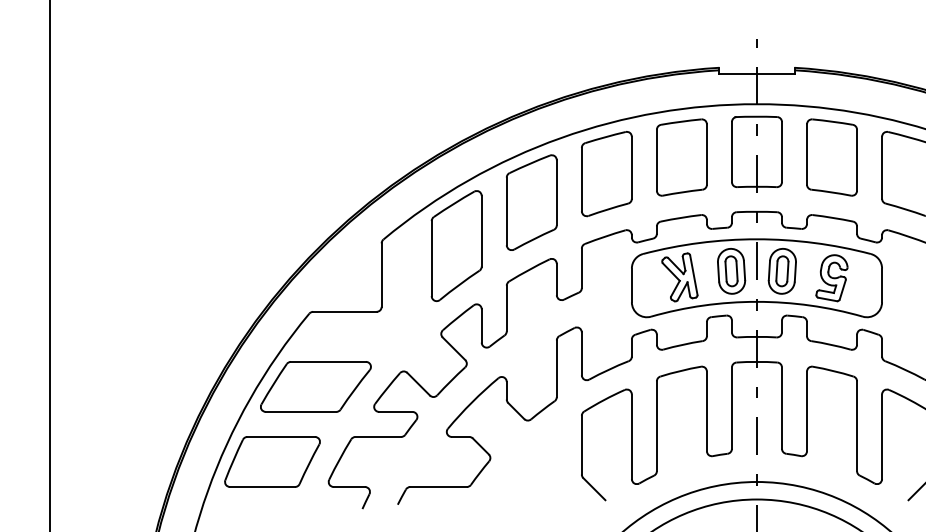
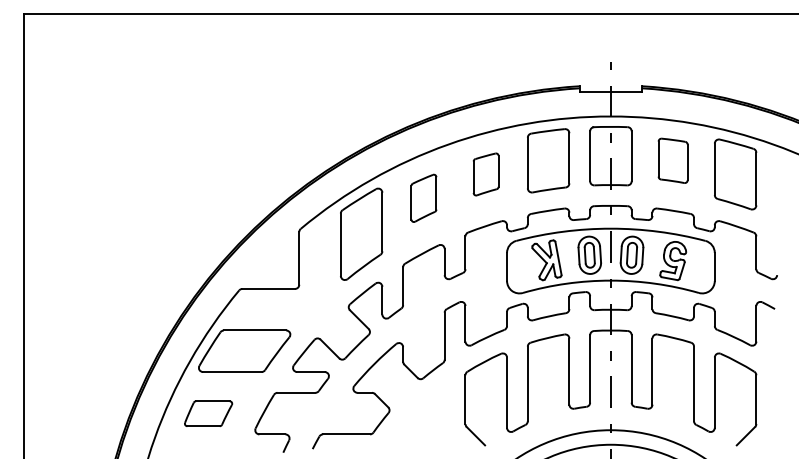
part: (831, 157) -> (672, 160), size x0.7
part: (605, 174) -> (485, 174), size x0.6
part: (531, 202) -> (423, 198), size x0.6
part: (272, 461) -> (208, 413), size x0.6

